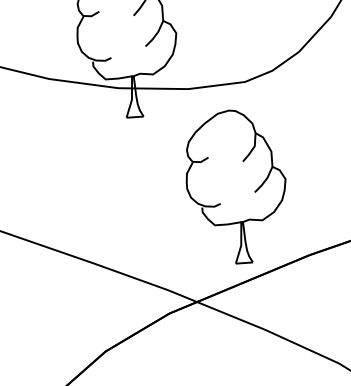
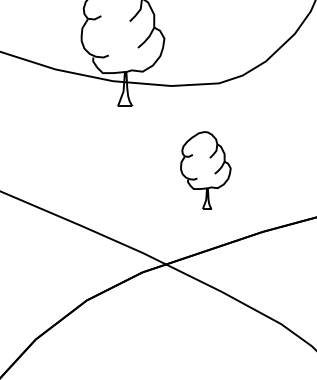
part: (236, 186) -> (205, 170), size x0.6

